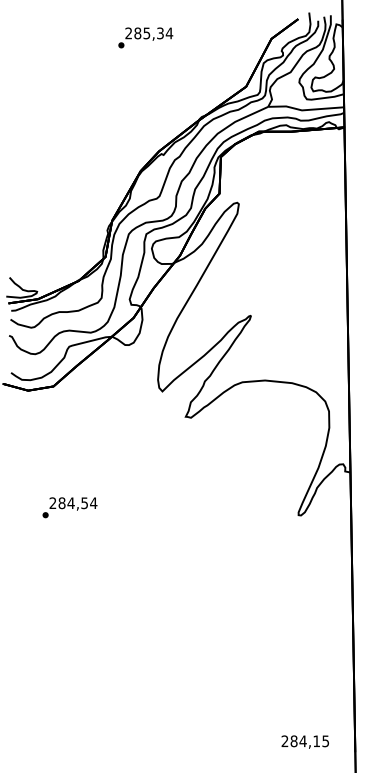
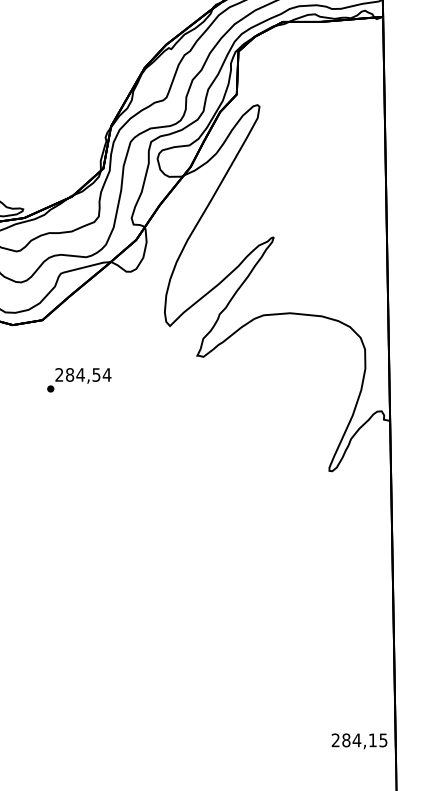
text: (69, 507) -> (78, 379), moved
text: (304, 741) -> (358, 740), moved

